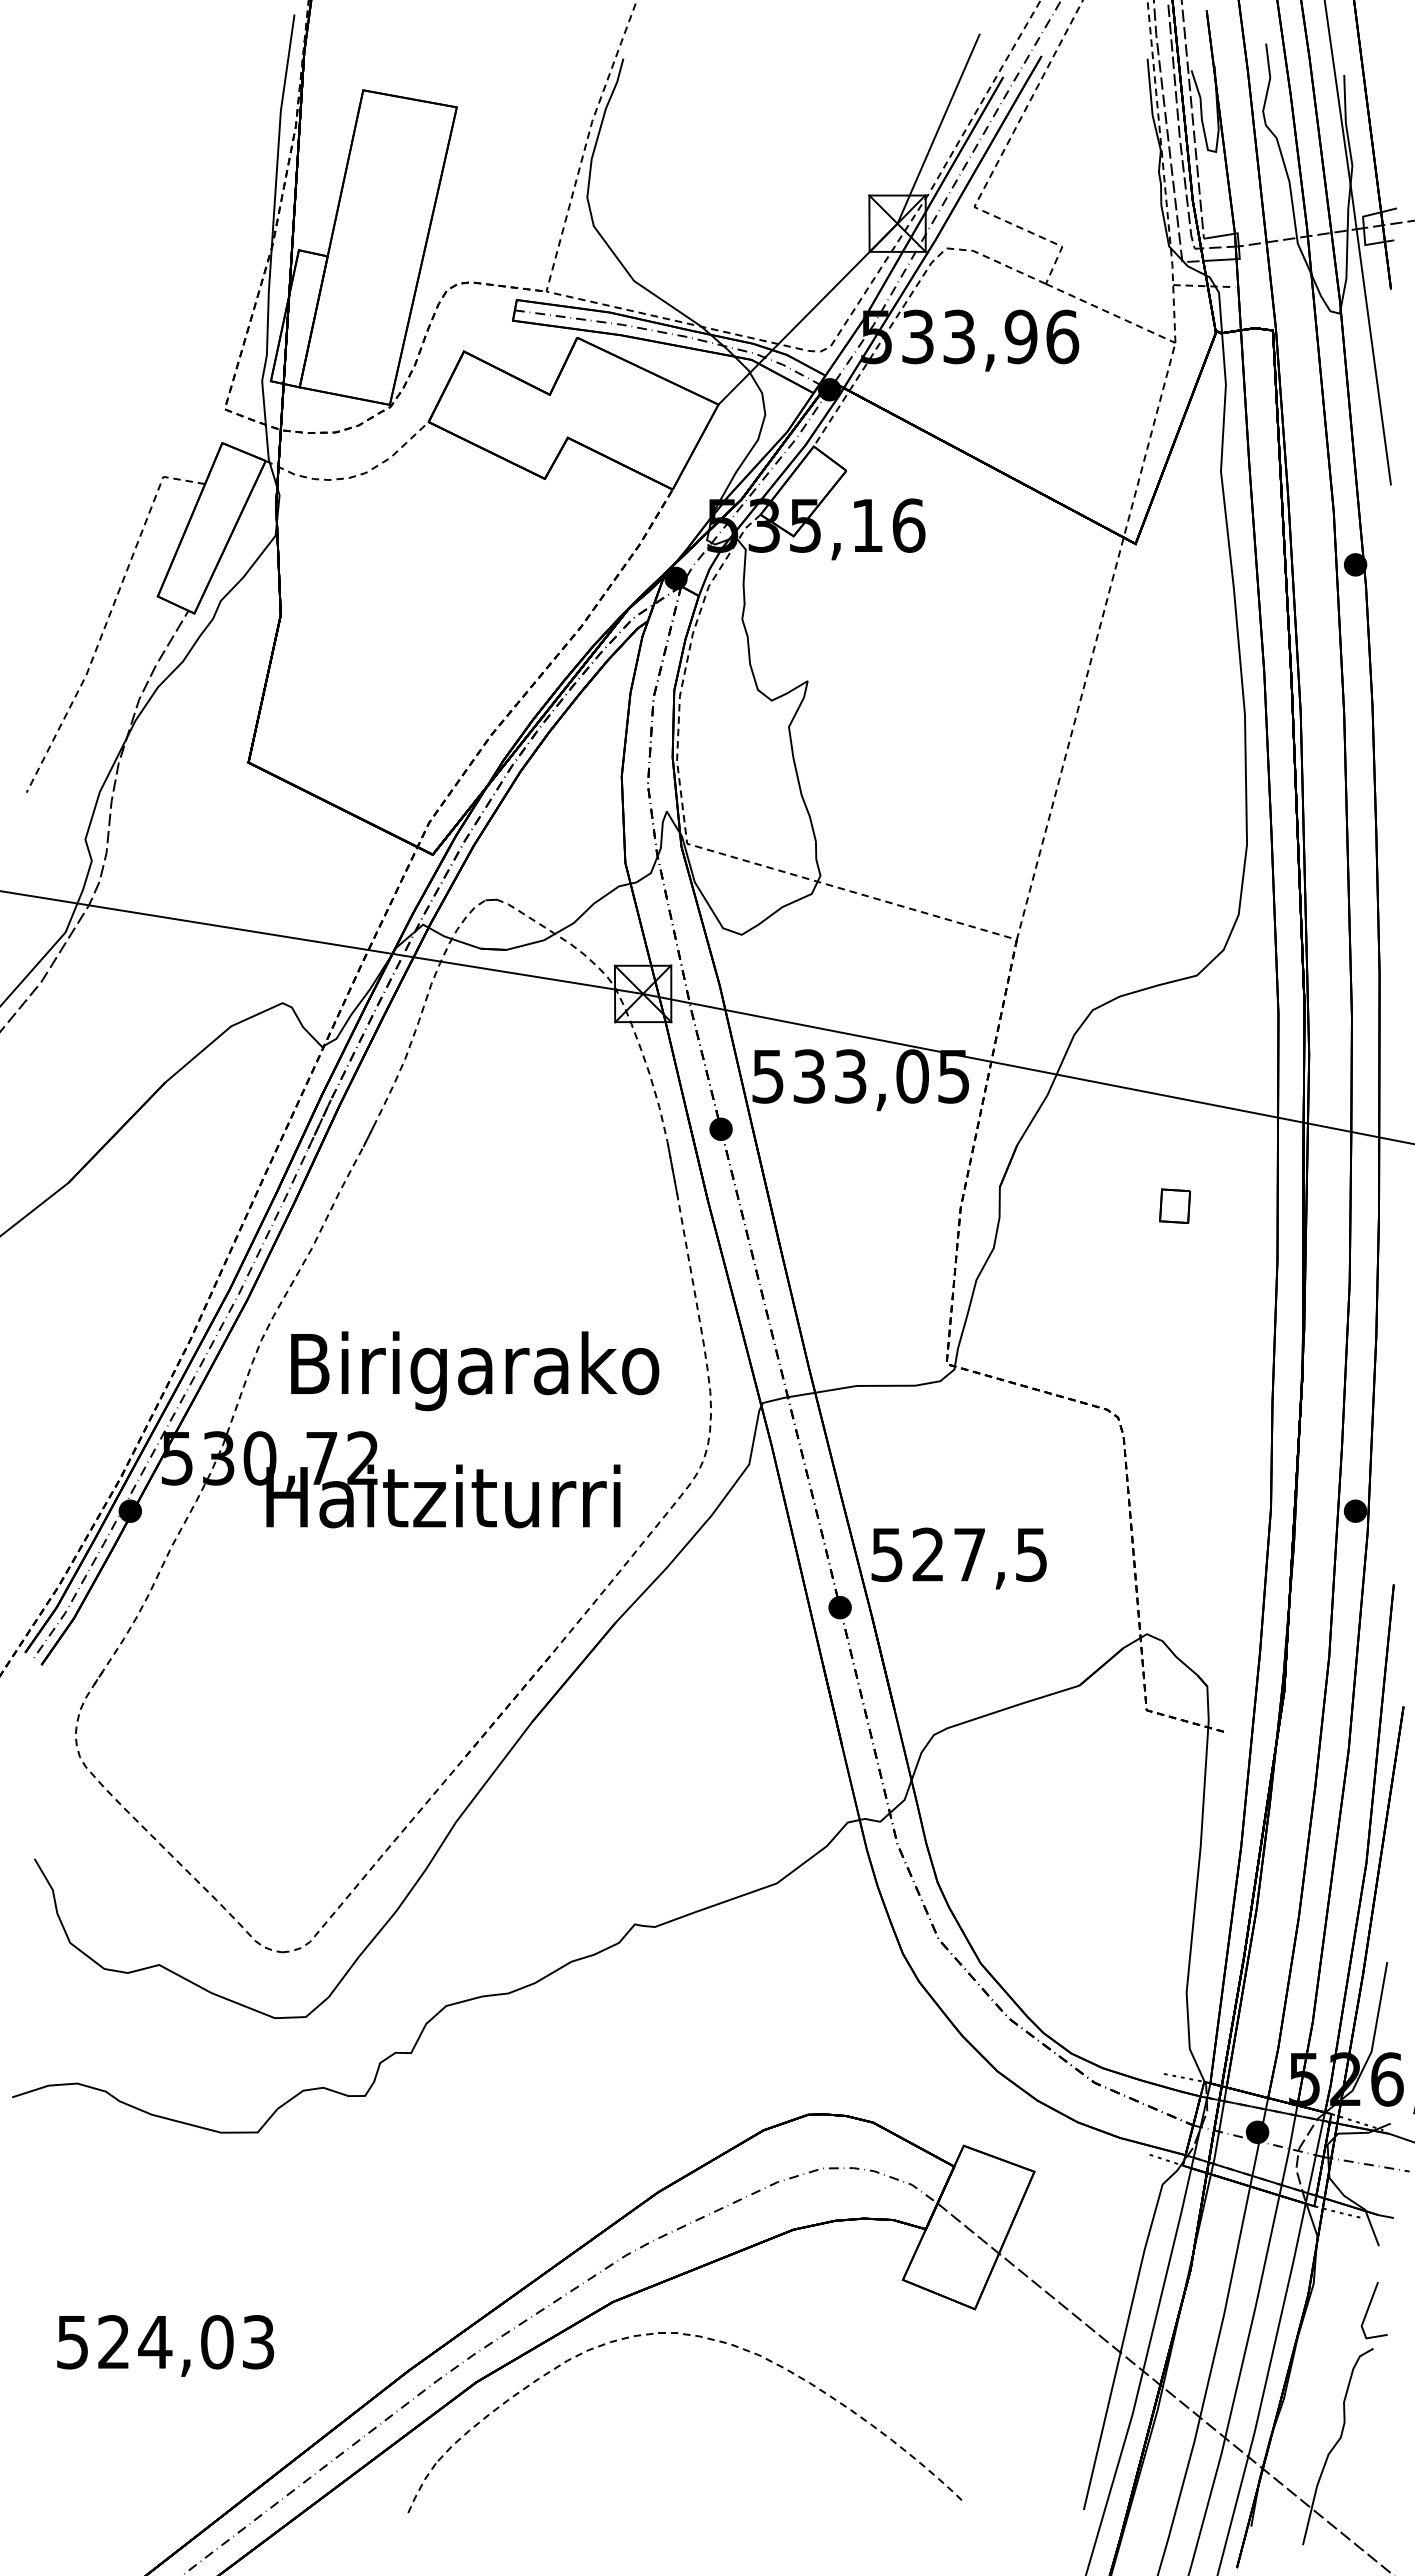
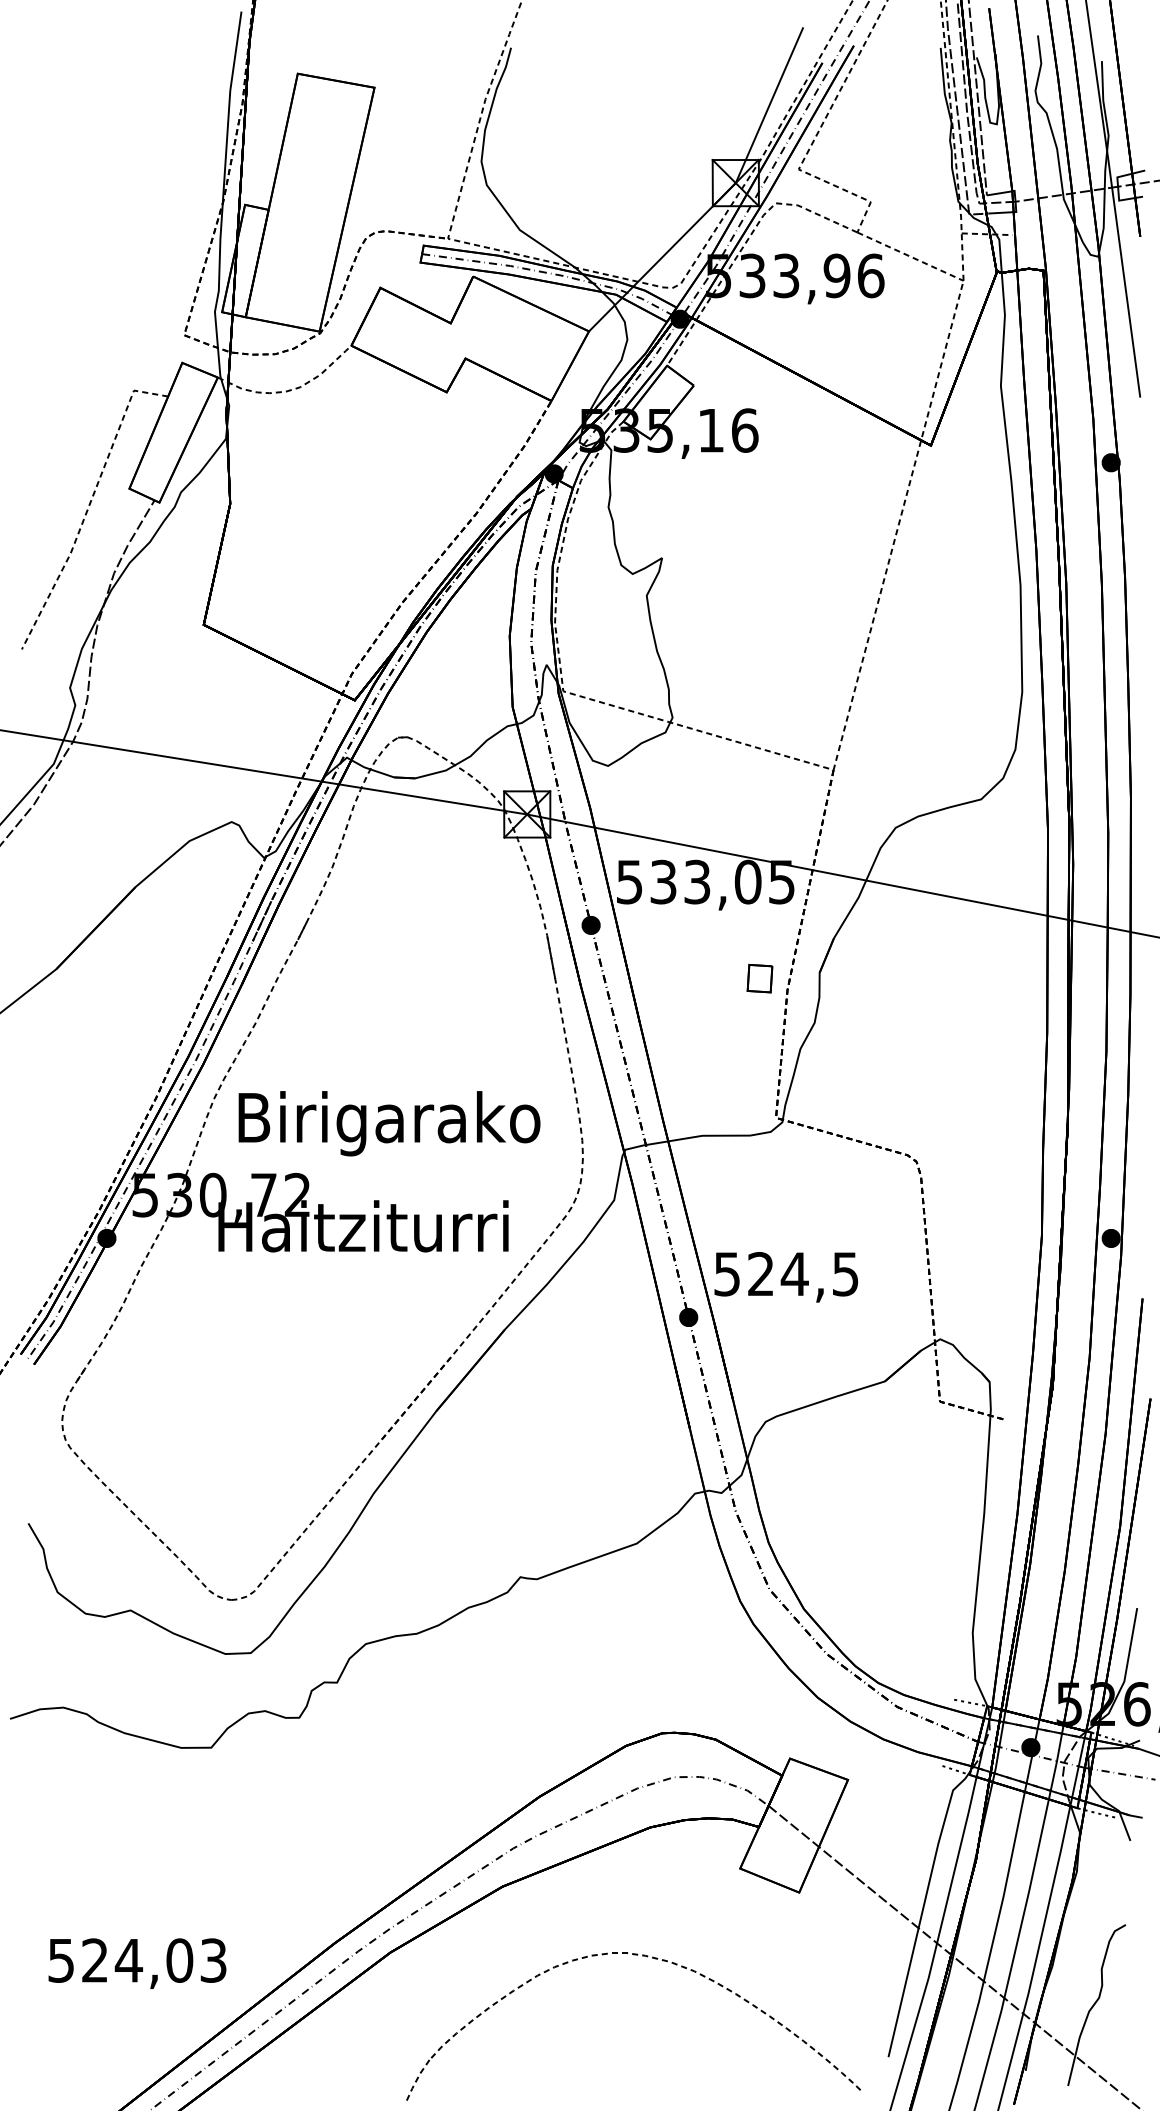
part: (1175, 1205) -> (760, 978), moved
text: (969, 1554) -> (794, 1273), 527,5 -> 524,5
line: (1369, 2308) -> (1122, 1892), removed
part: (710, 2340) -> (654, 1959), moved
text: (165, 2345) -> (137, 1963), moved

